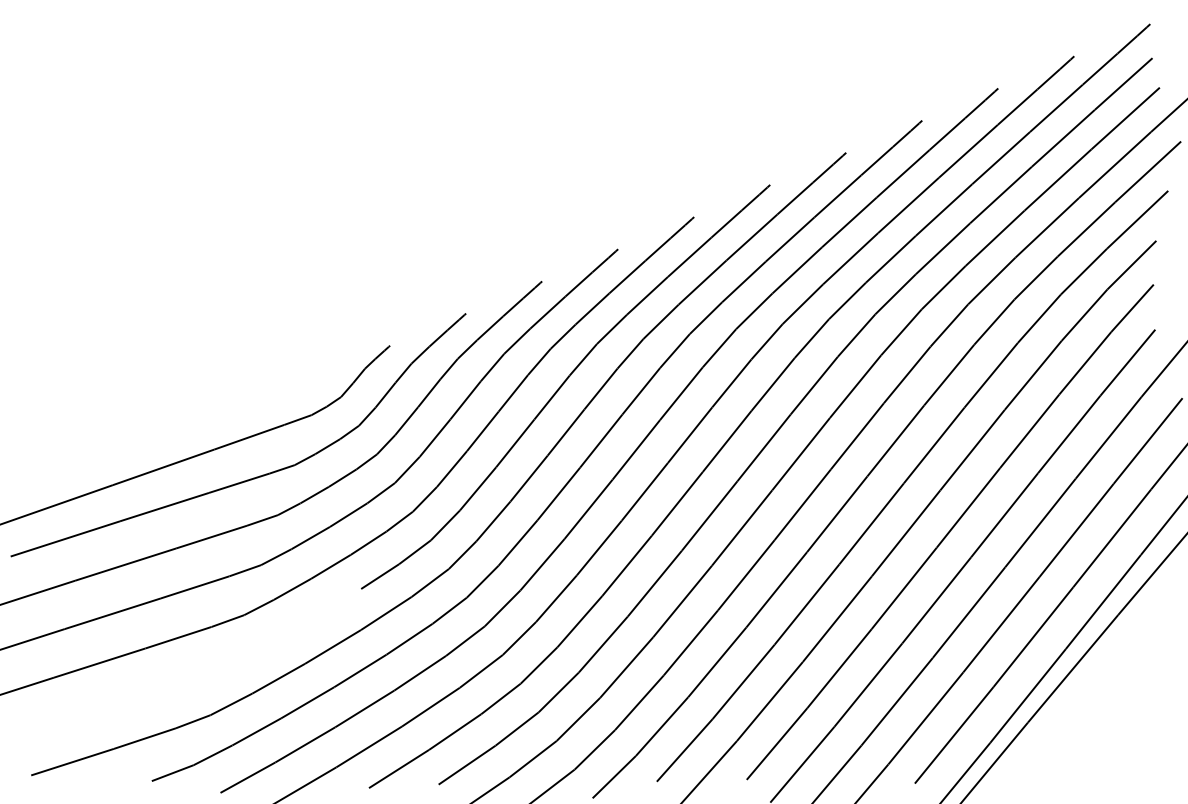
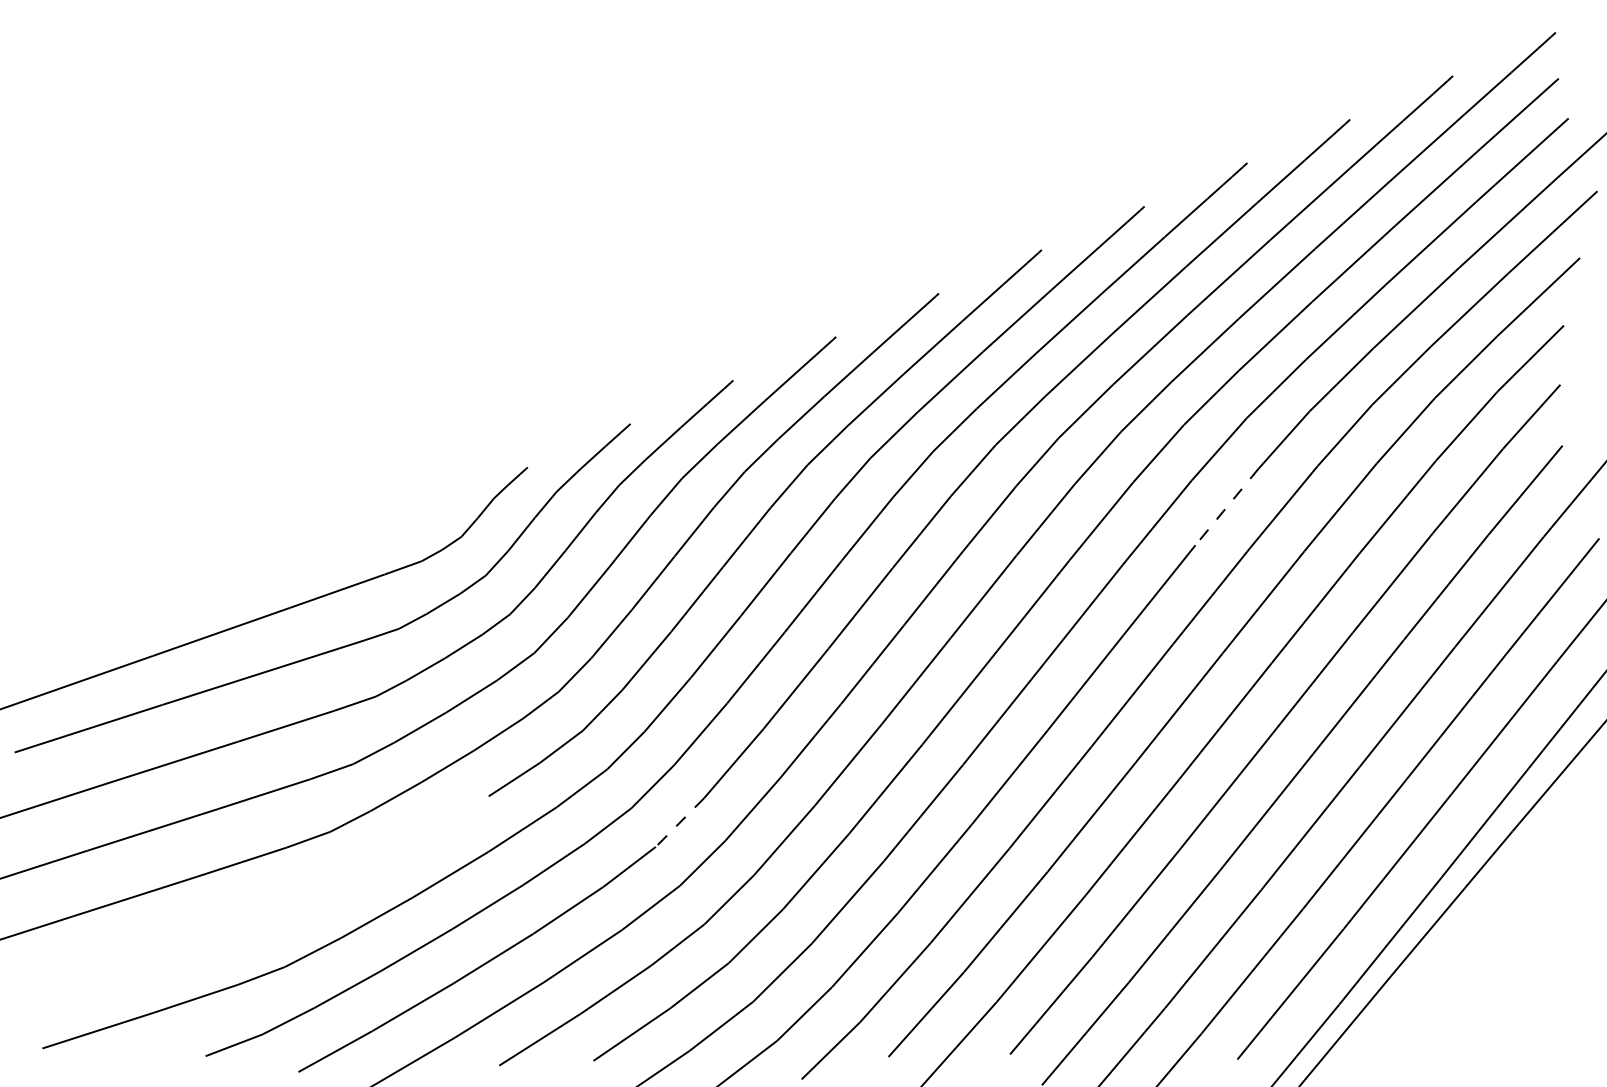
line: (907, 374) -> (1227, 506), solid -> dashed
line: (502, 608) -> (679, 822), solid -> dashed

